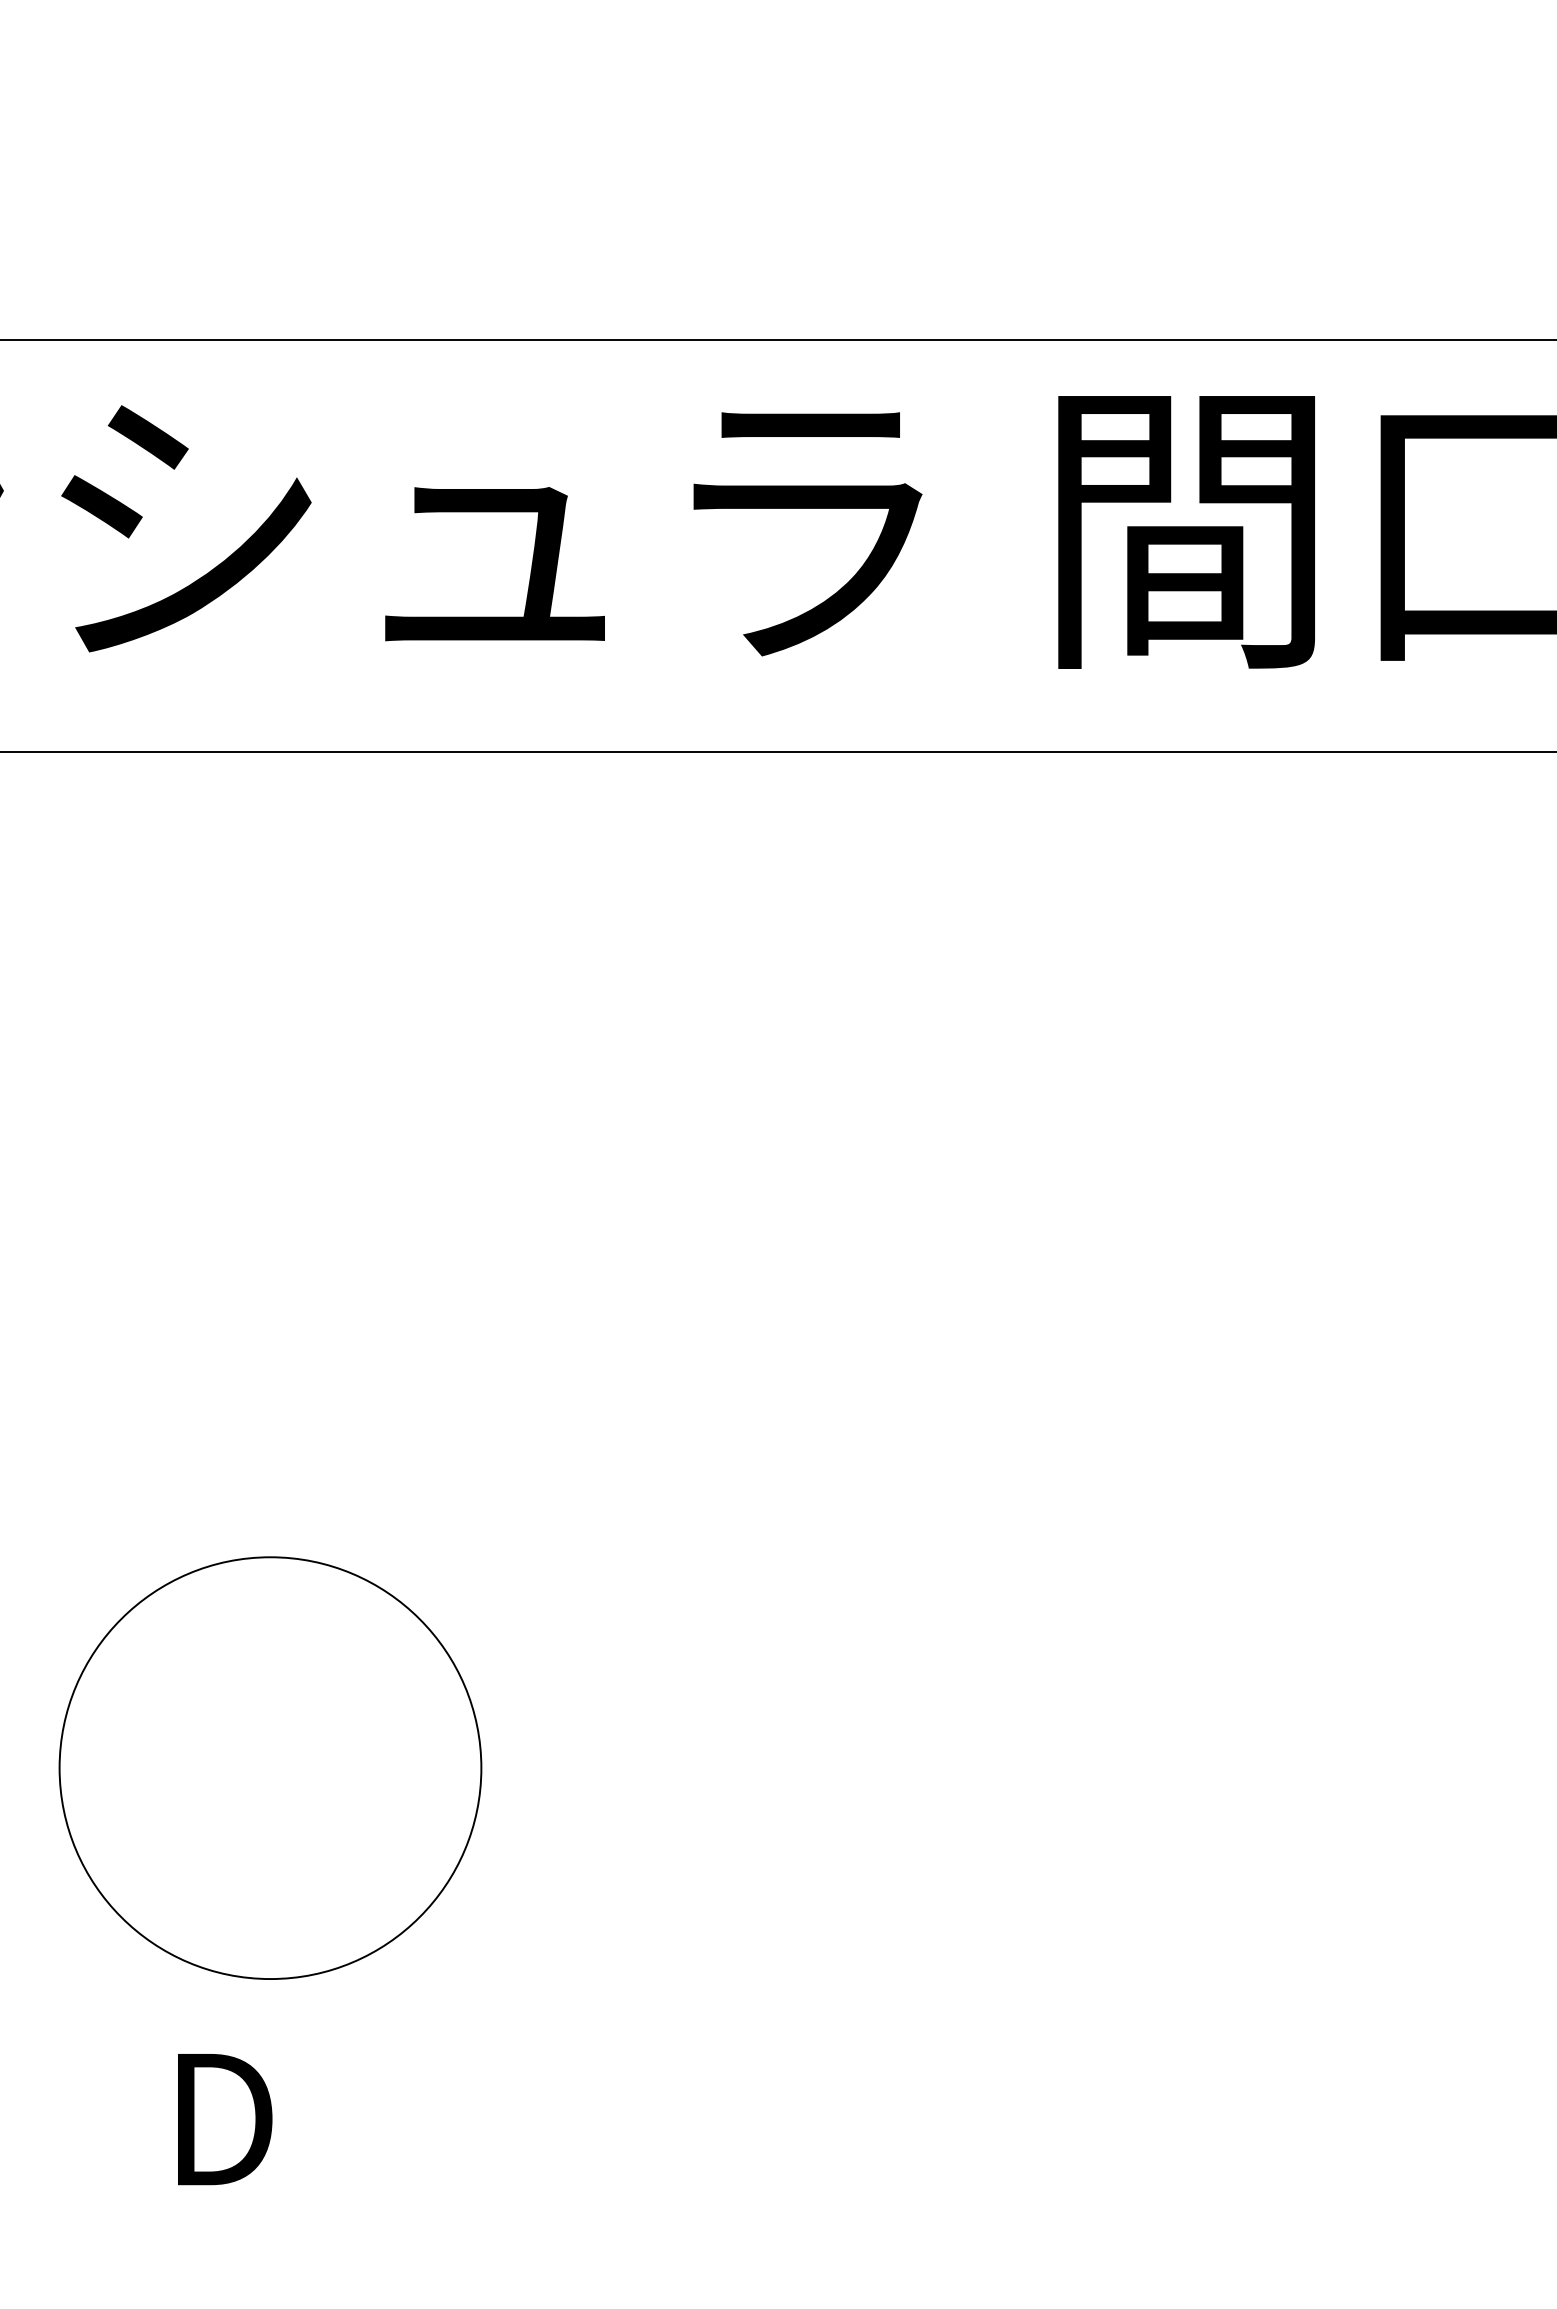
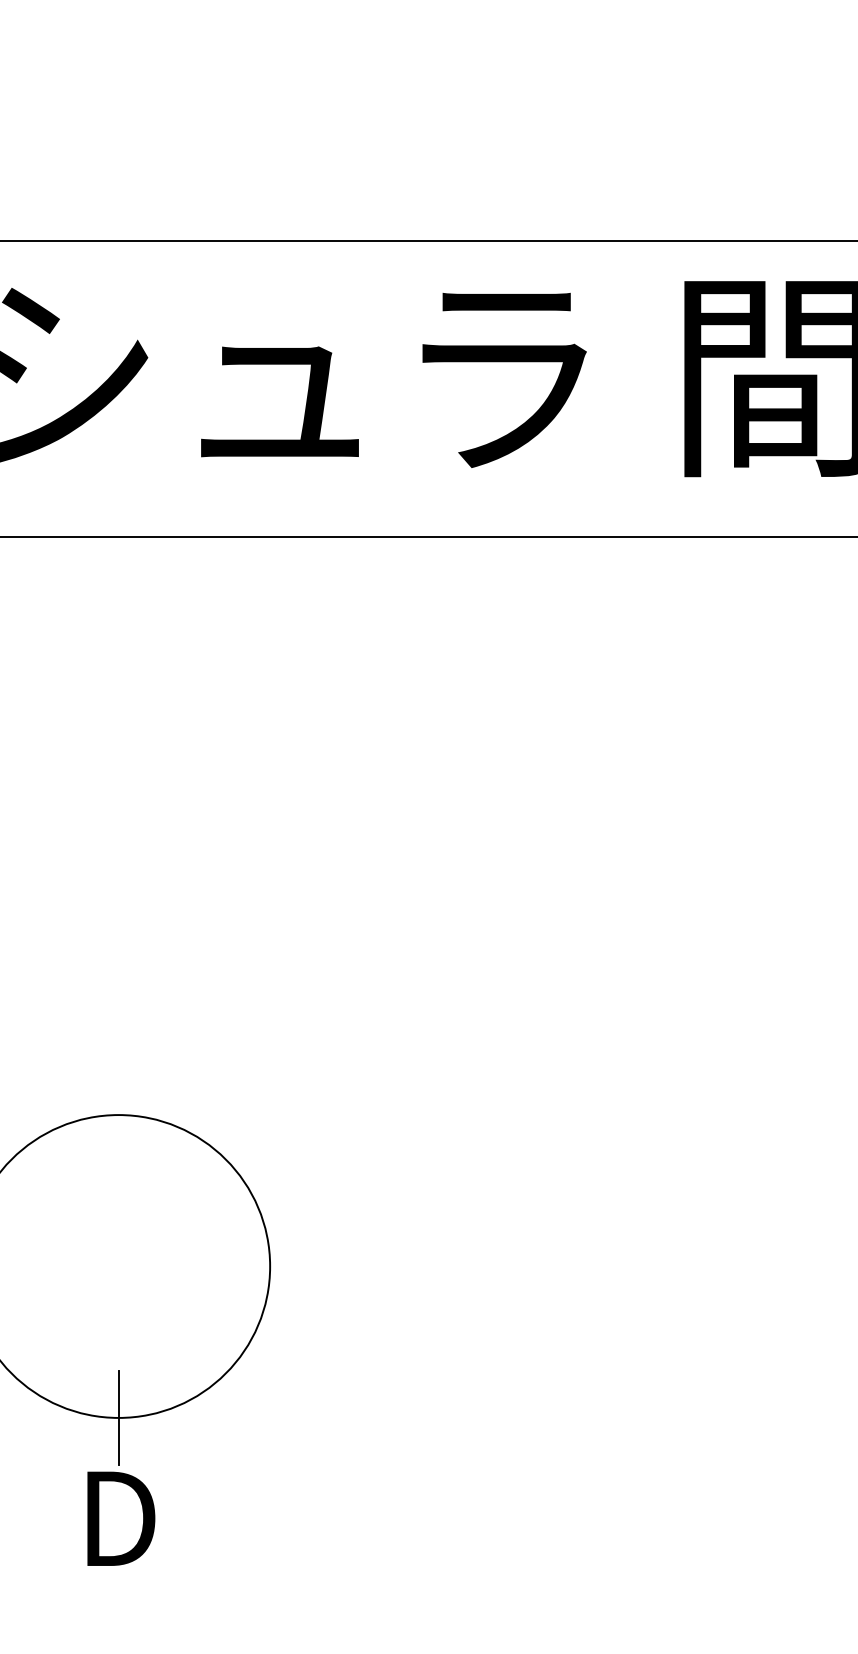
line: (270, 1978) -> (118, 1417), added
text: (225, 2119) -> (121, 1518), moved

